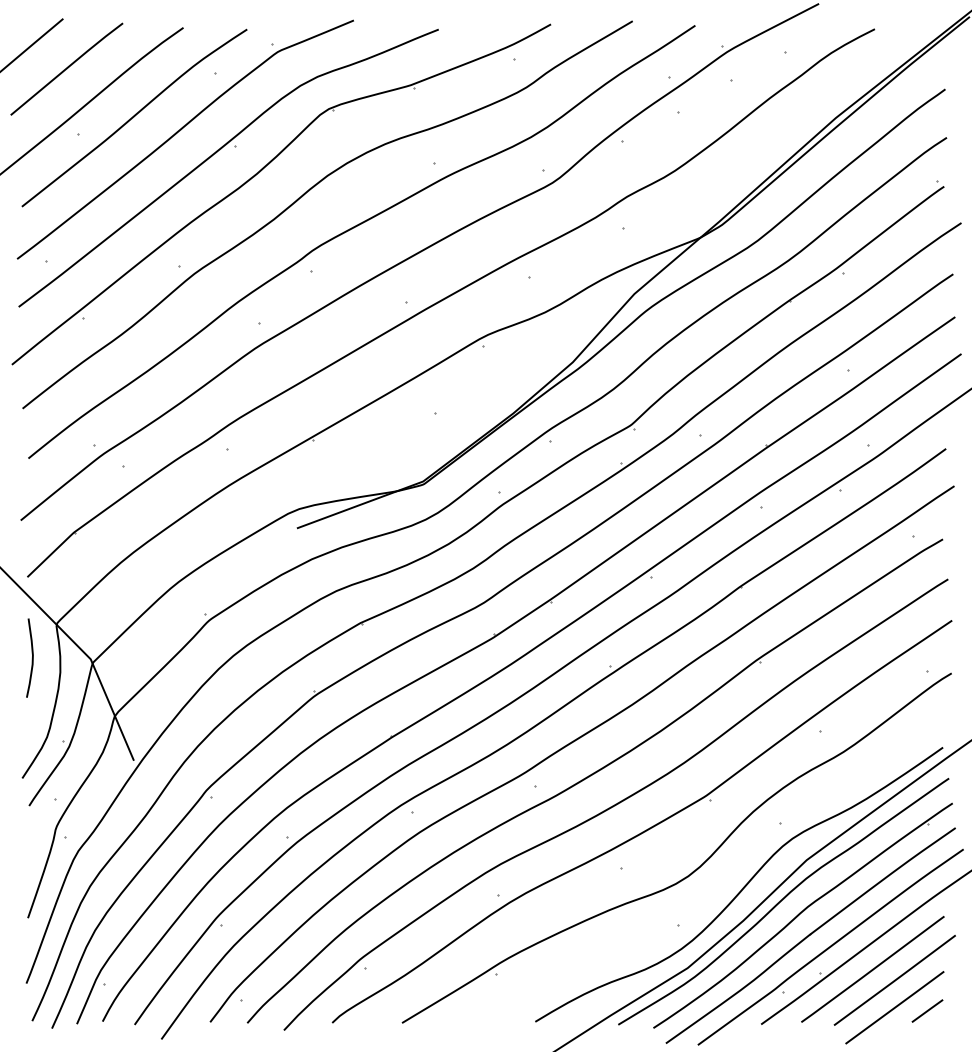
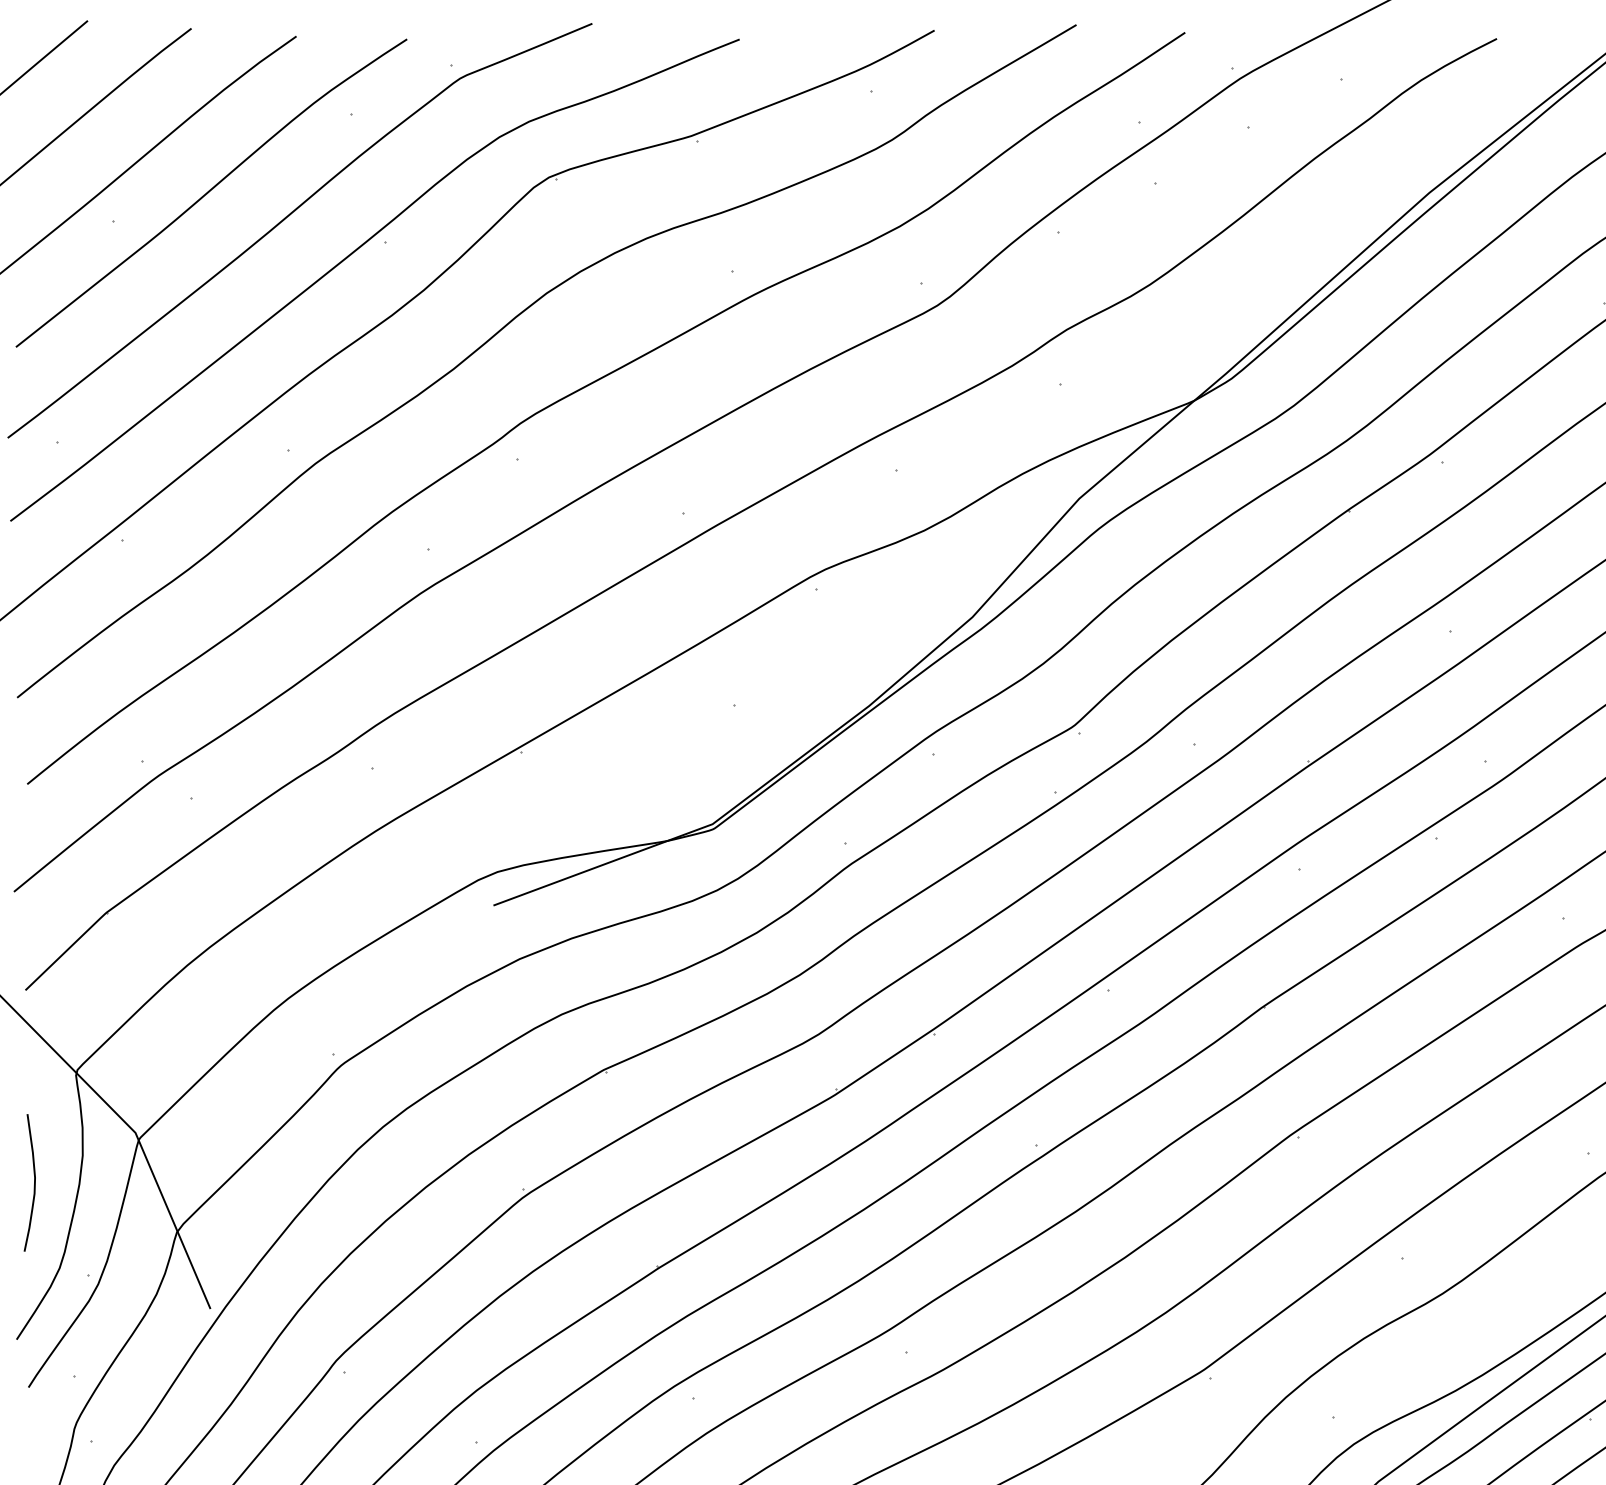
curve: (31, 658) -> (32, 1183), moved

